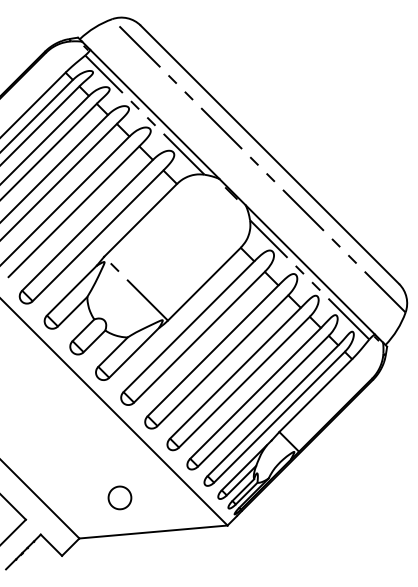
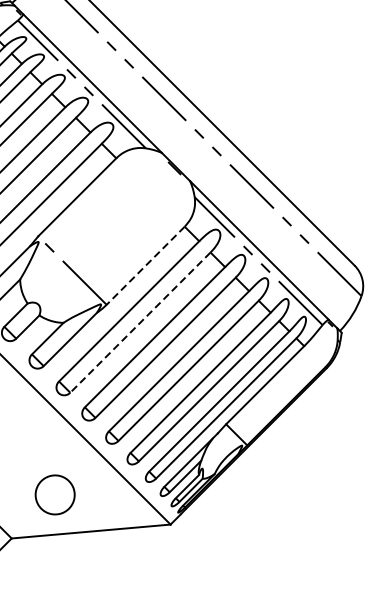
line: (204, 284) -> (145, 266), solid -> dashed
line: (199, 337) -> (140, 322), solid -> dashed
part: (119, 497) -> (54, 494), size x1.6

